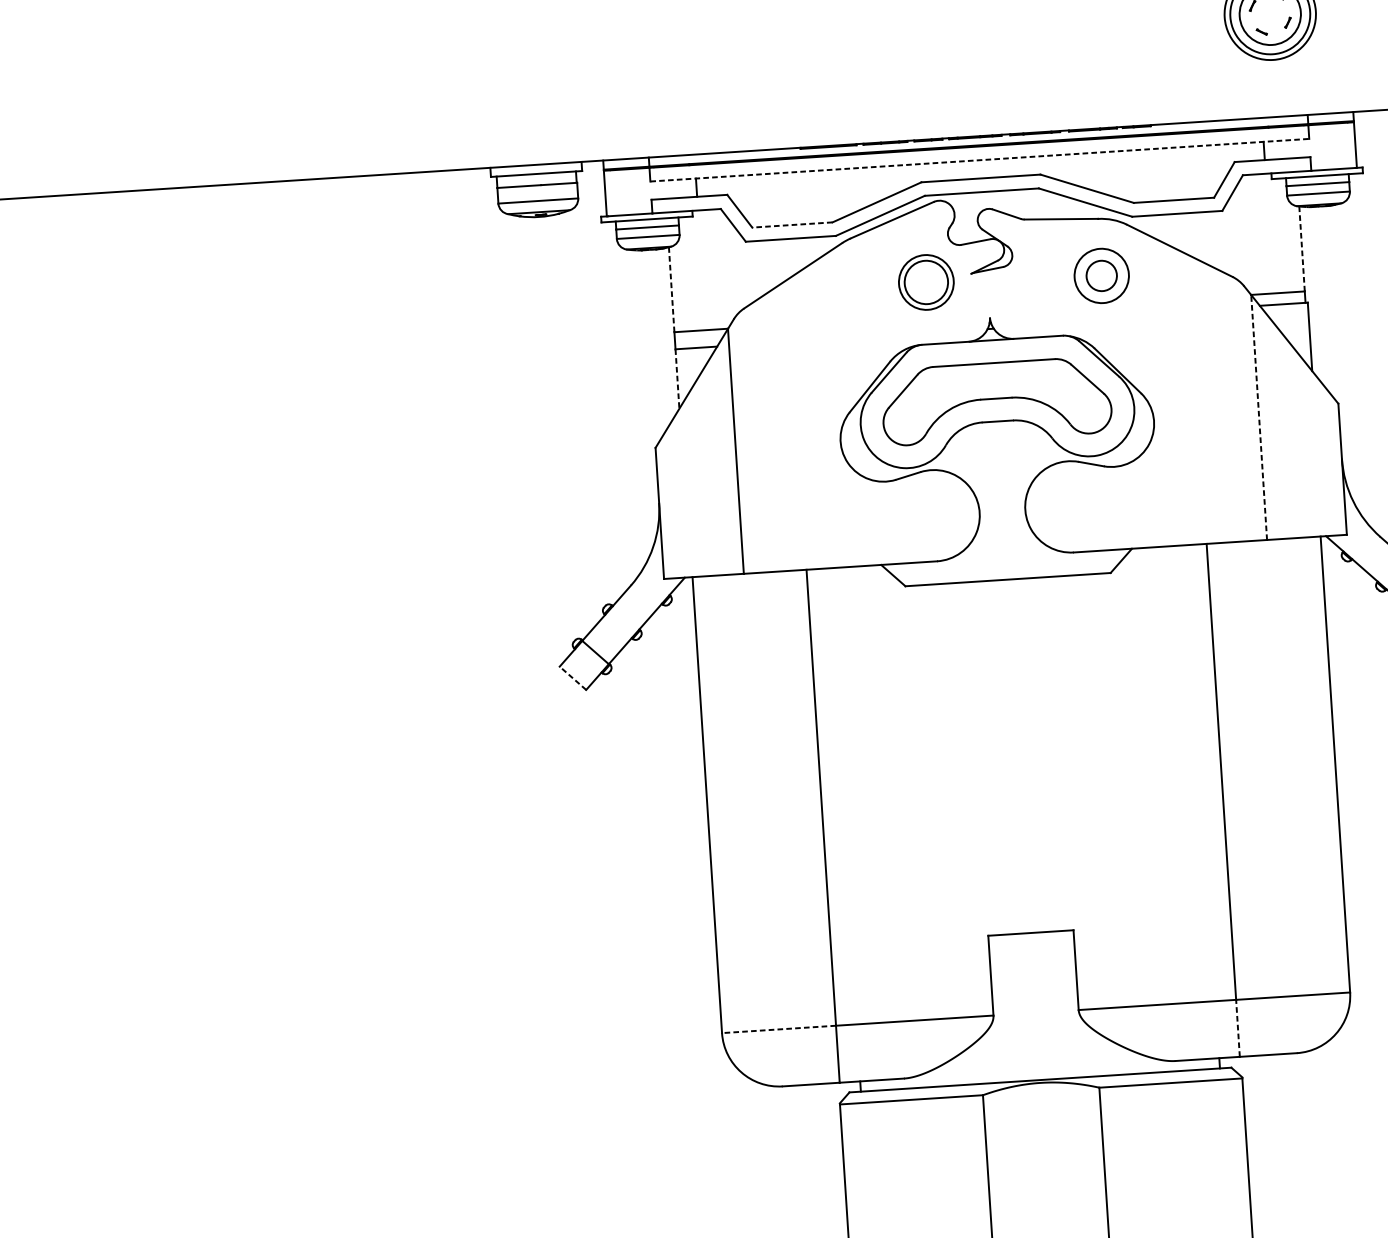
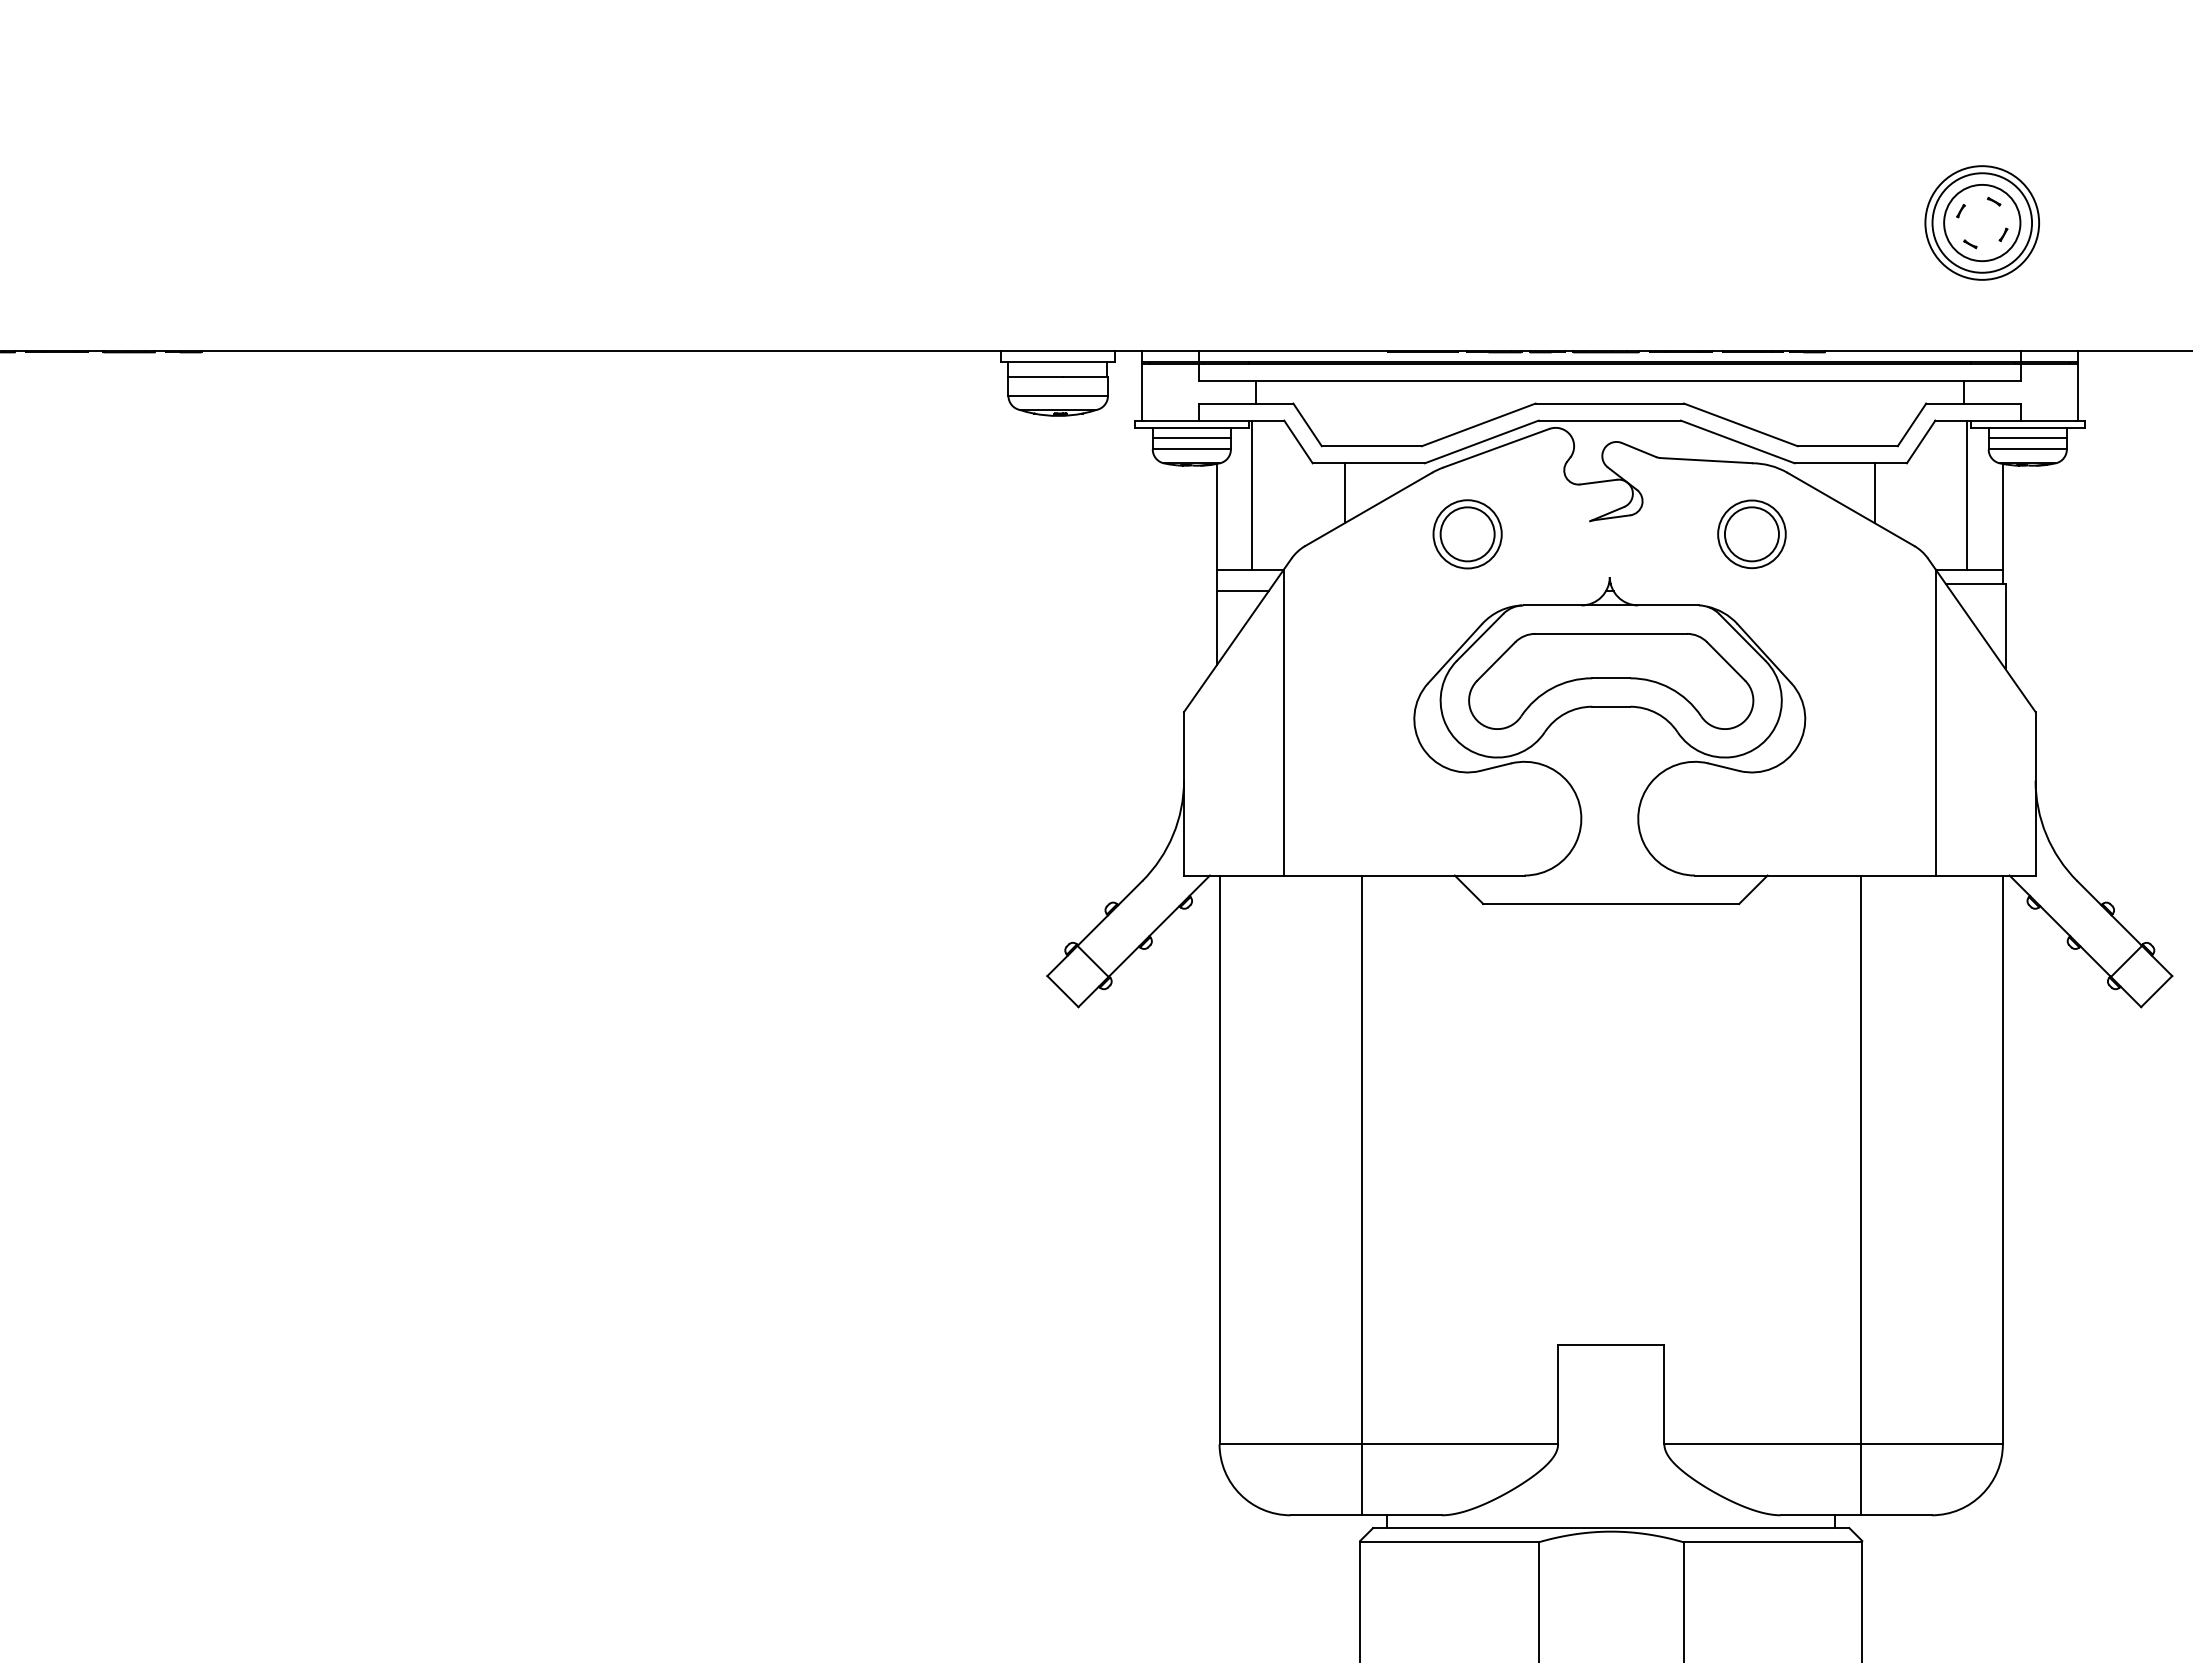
line: (979, 159) -> (1609, 380), dashed -> solid
line: (792, 225) -> (1371, 446), dashed -> solid
line: (1272, 232) -> (1967, 494), added
line: (1197, 236) -> (1874, 493), added
line: (1301, 248) -> (2002, 516), dashed -> solid
line: (772, 264) -> (1344, 493), added
line: (699, 269) -> (1252, 494), added
circle: (1101, 276) -> (1751, 534), size x1.43
part: (926, 282) -> (1467, 534), moved
line: (671, 289) -> (1216, 516), dashed -> solid
line: (677, 379) -> (1216, 628), dashed -> solid
line: (1259, 417) -> (1936, 722), dashed -> solid
line: (572, 678) -> (1062, 991), dashed -> solid
line: (1237, 1028) -> (1860, 1479), dashed -> solid
line: (778, 1029) -> (1290, 1444), dashed -> solid

